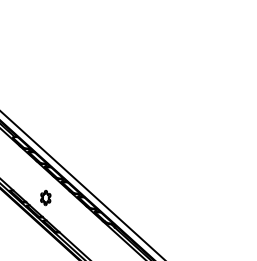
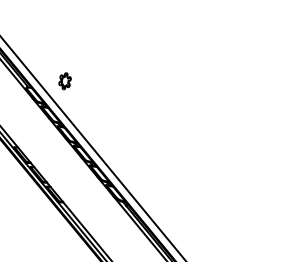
part: (45, 198) -> (64, 81), moved

